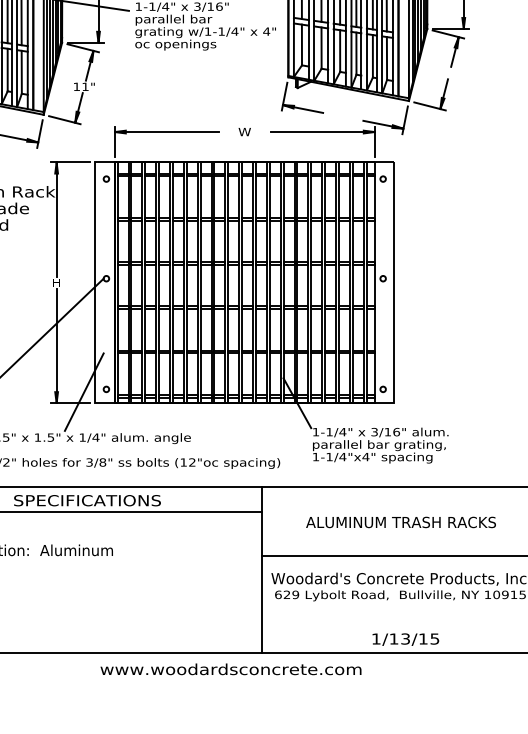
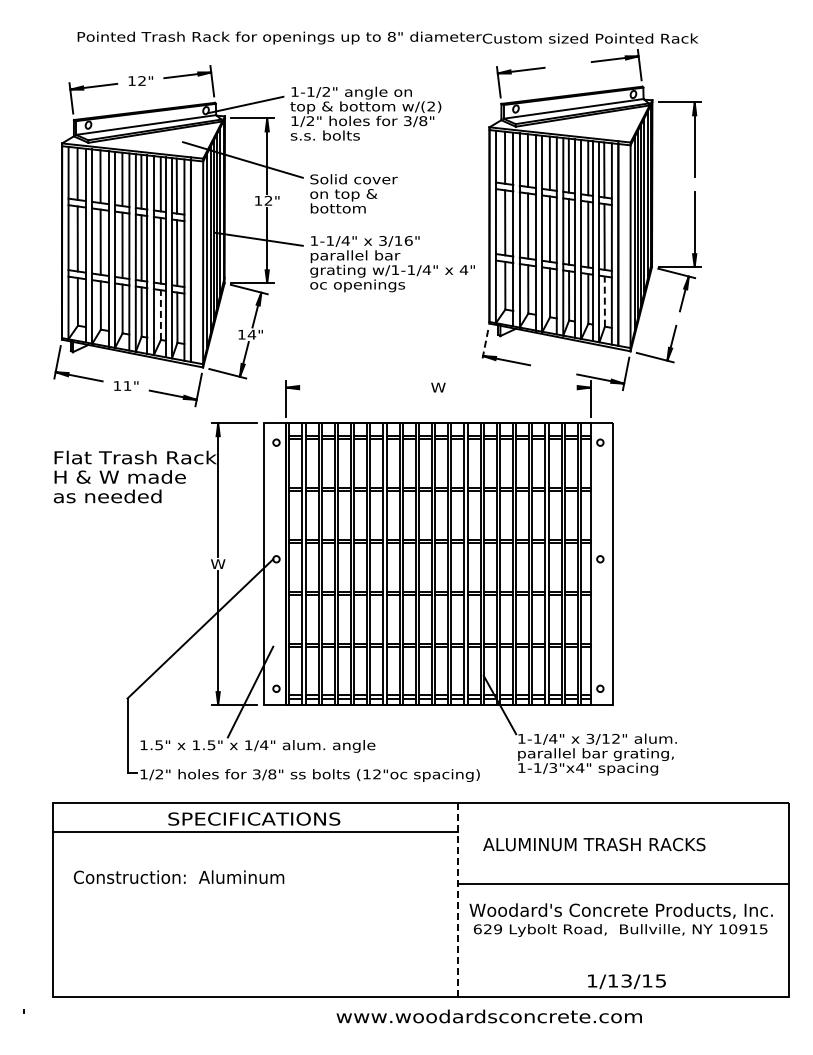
line: (386, 58) -> (604, 301), solid -> dashed
line: (7, 70) -> (160, 315), solid -> dashed
text: (85, 86) -> (251, 334), 11" -> 14"
line: (285, 96) -> (485, 346), solid -> dashed
line: (167, 131) -> (347, 387), removed
line: (322, 131) -> (529, 387), removed
text: (56, 282) -> (218, 563), H -> W
text: (396, 431) -> (616, 738), 3/16" -> 3/12"
text: (343, 456) -> (553, 767), 1-1/4"x4" -> 1-1/3"x4"
text: (401, 522) -> (594, 844), moved
line: (261, 570) -> (458, 900), solid -> dashed
text: (230, 669) -> (488, 1016), moved

